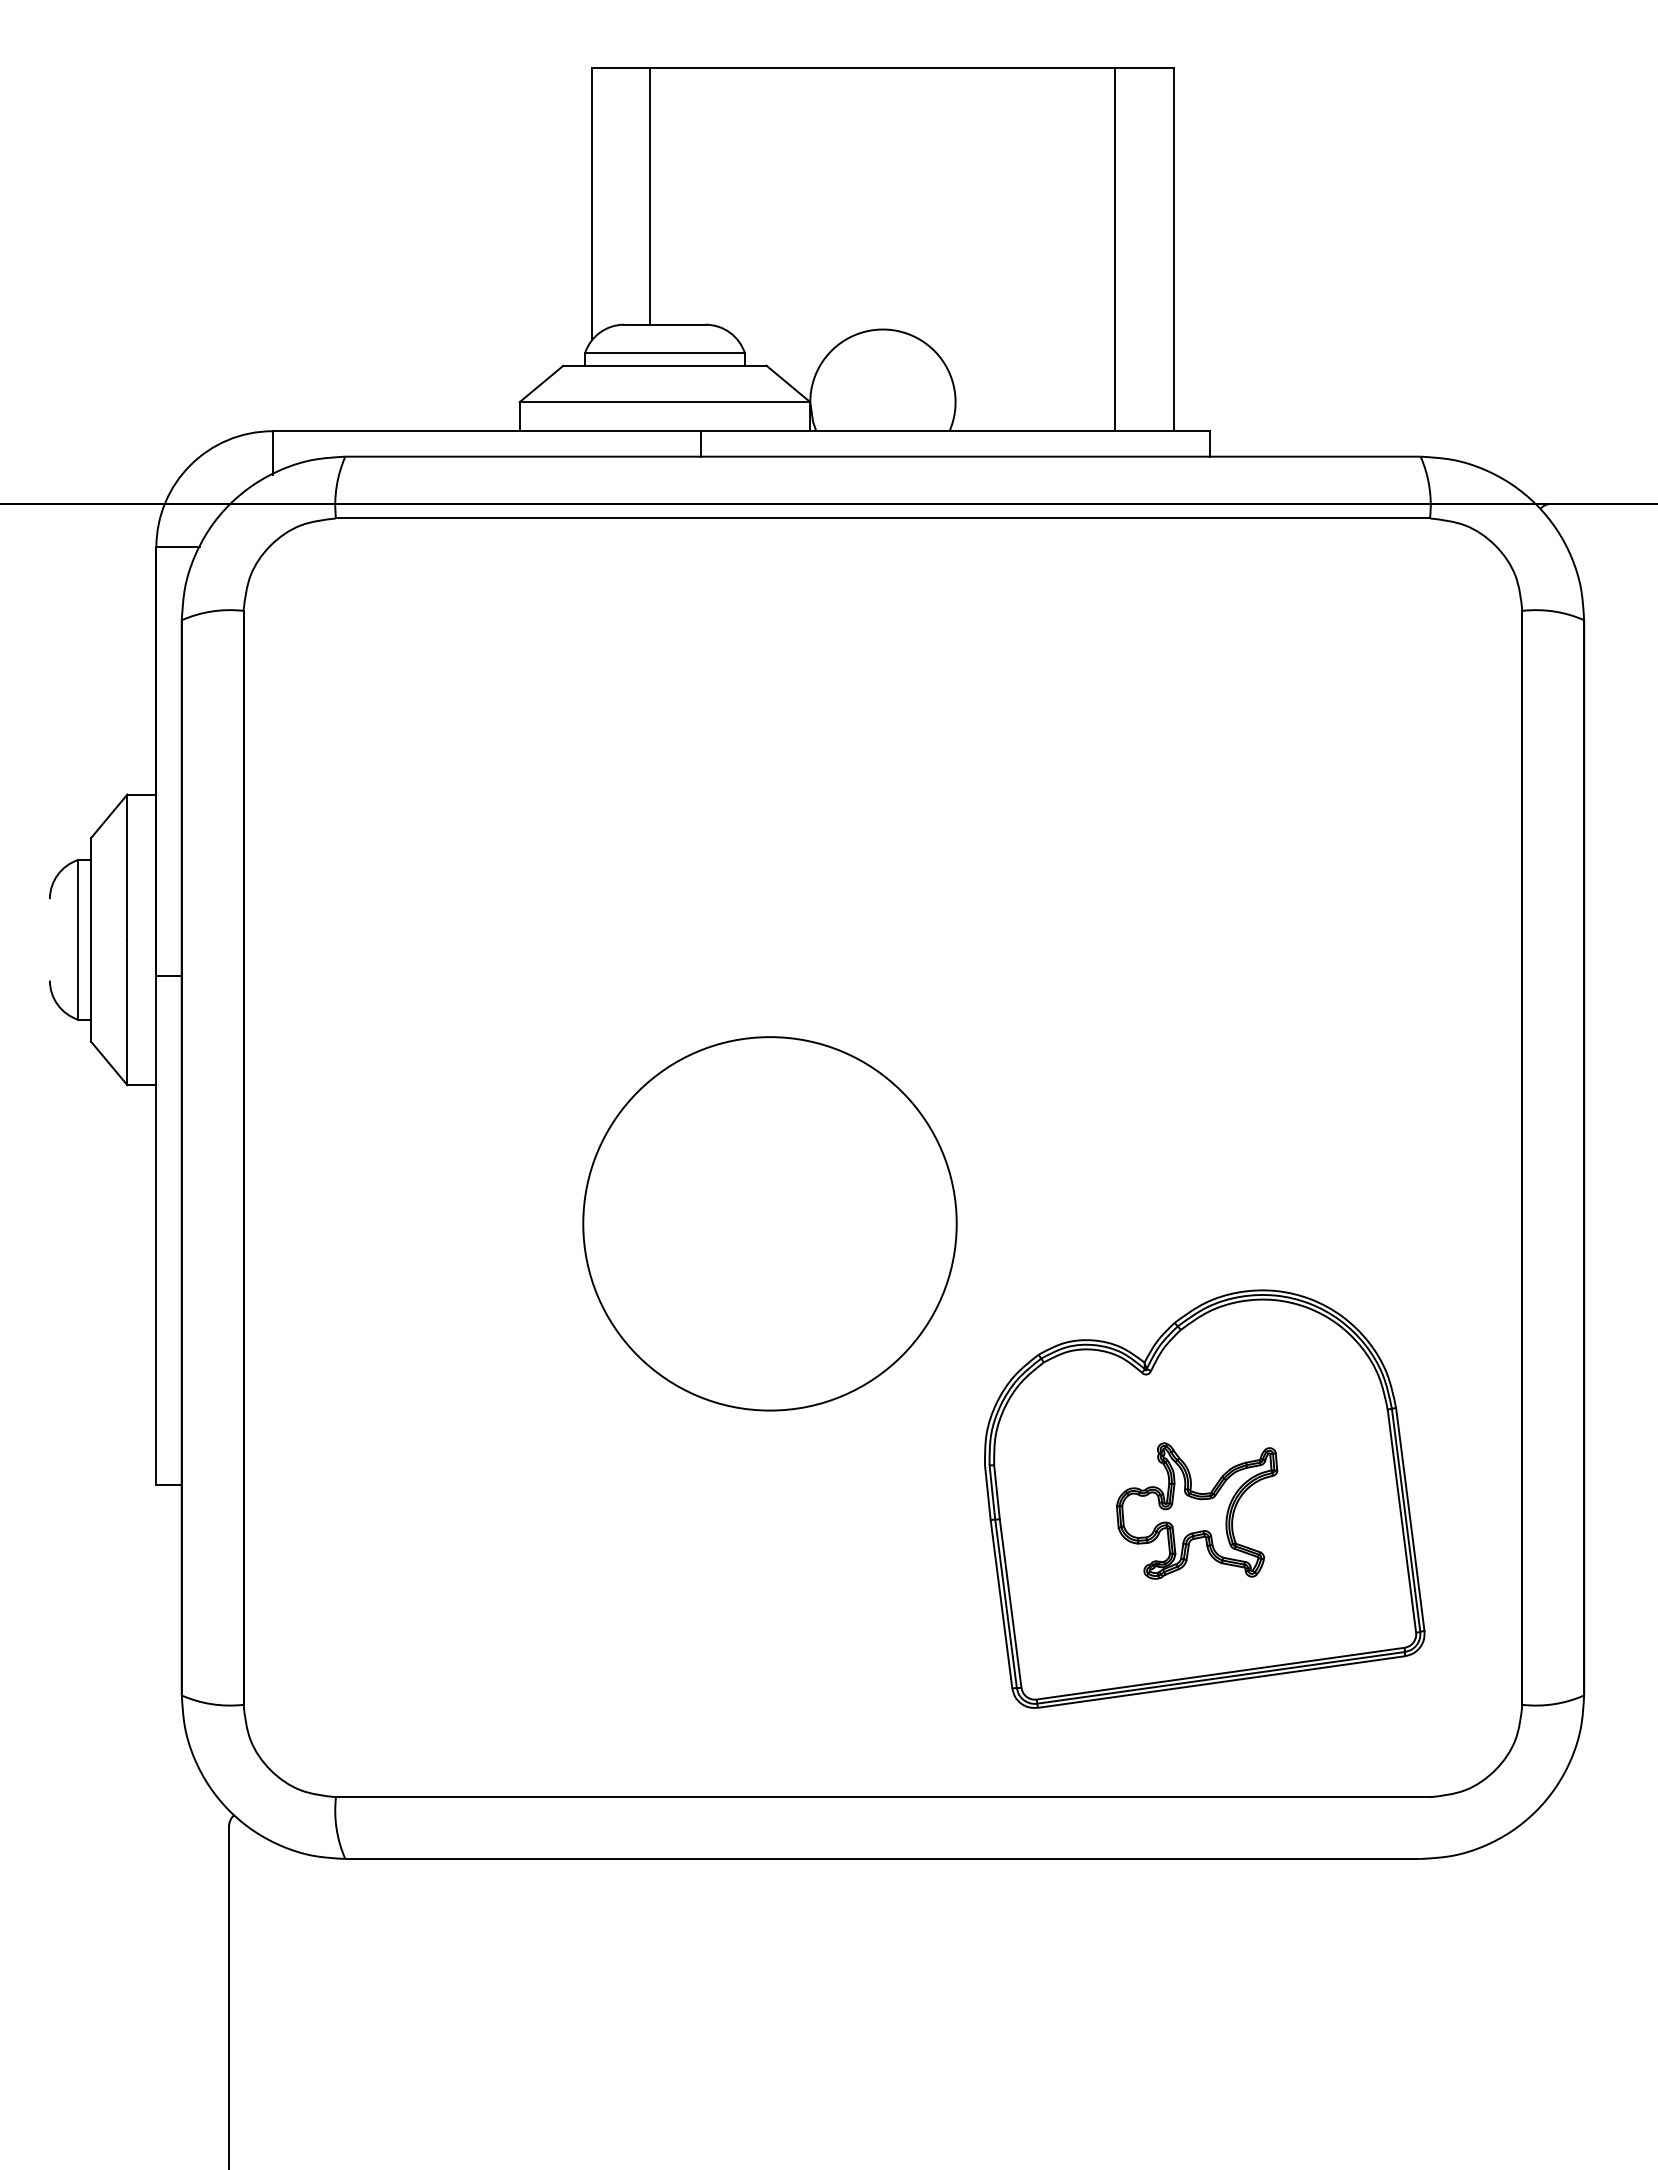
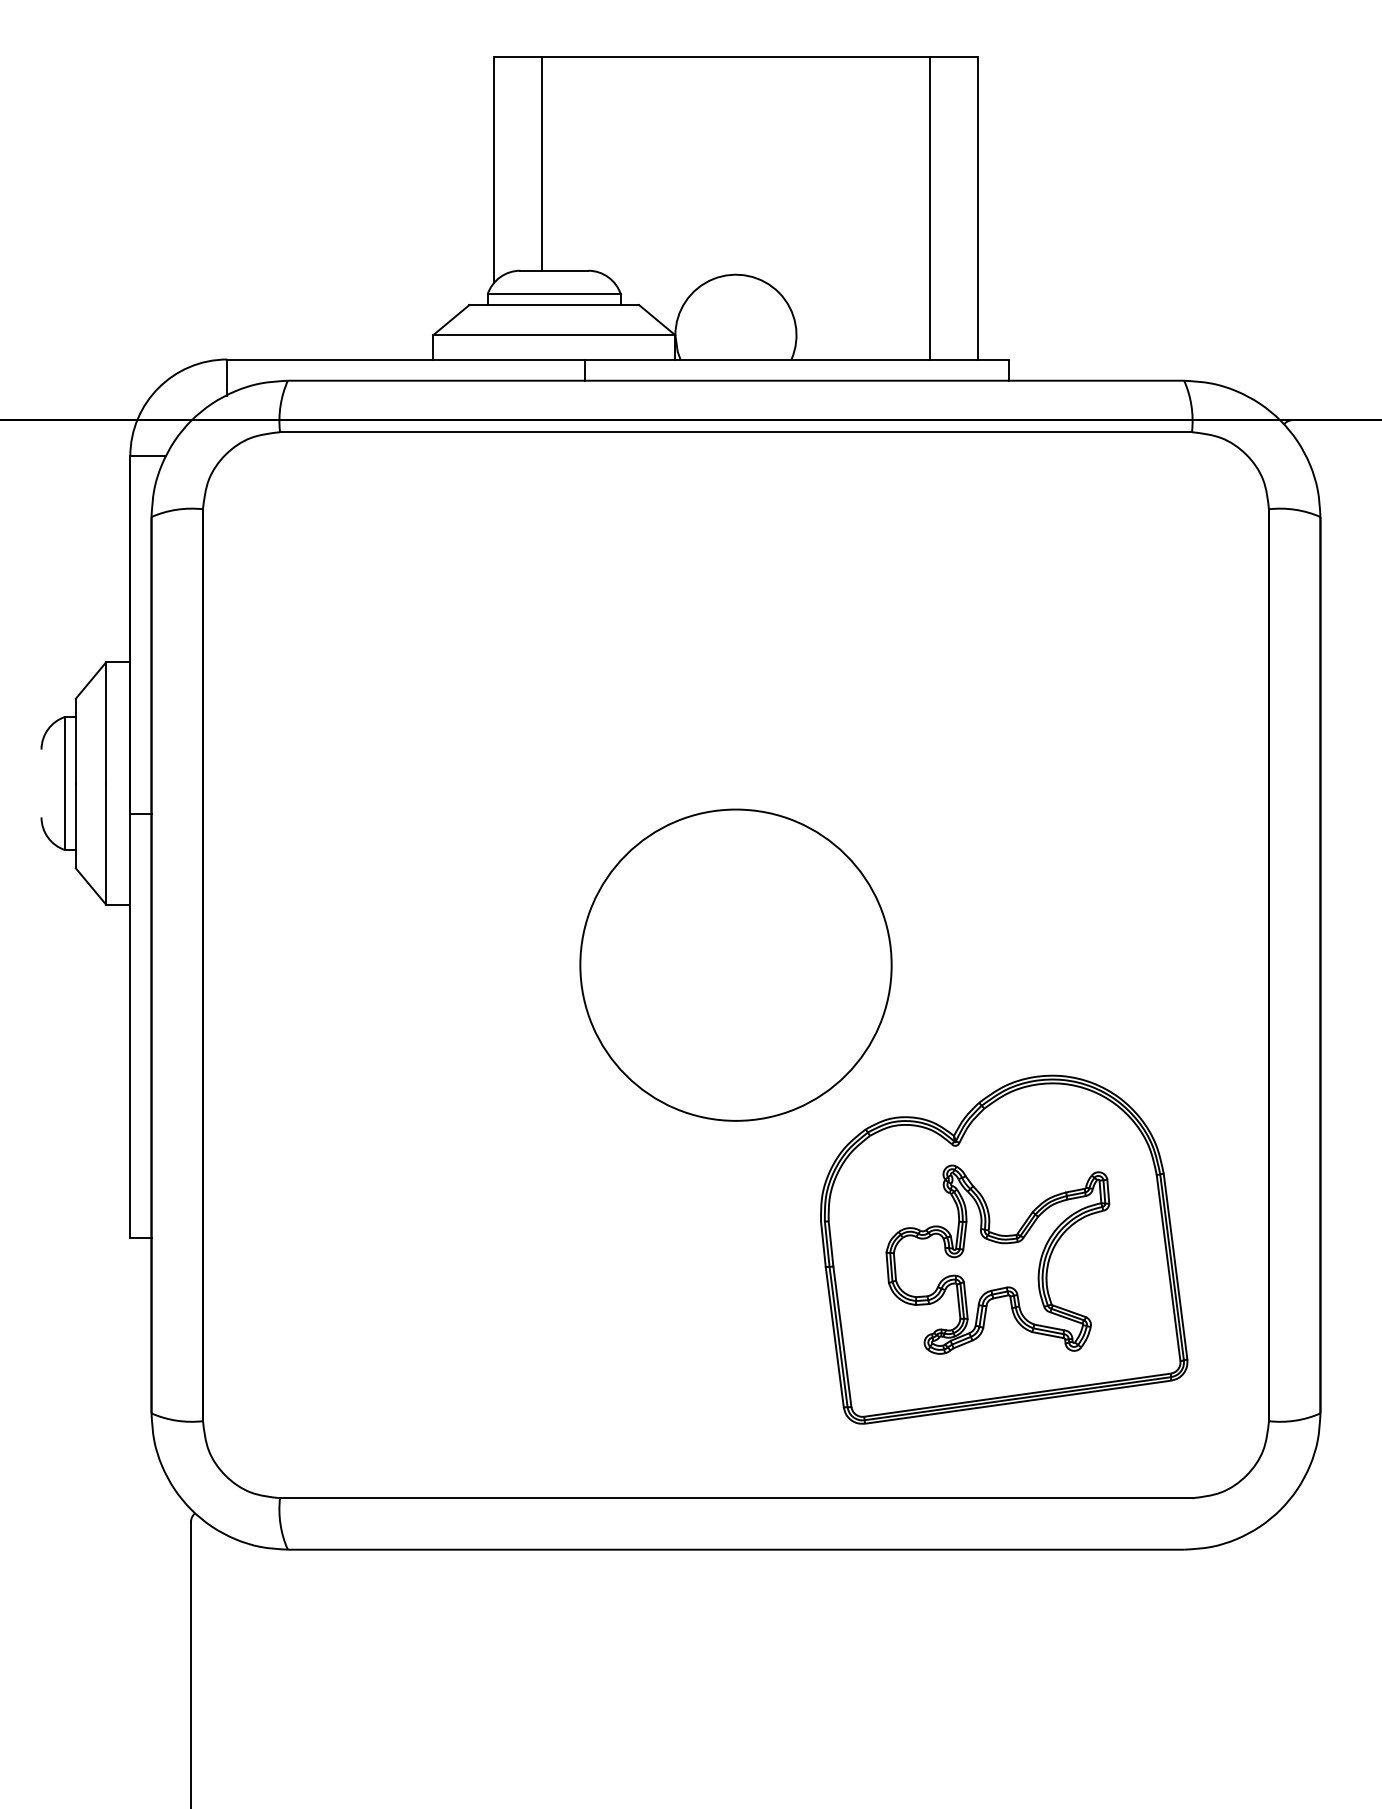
circle: (769, 1223) -> (735, 964), moved
part: (1196, 1510) -> (997, 1259), size x1.67

